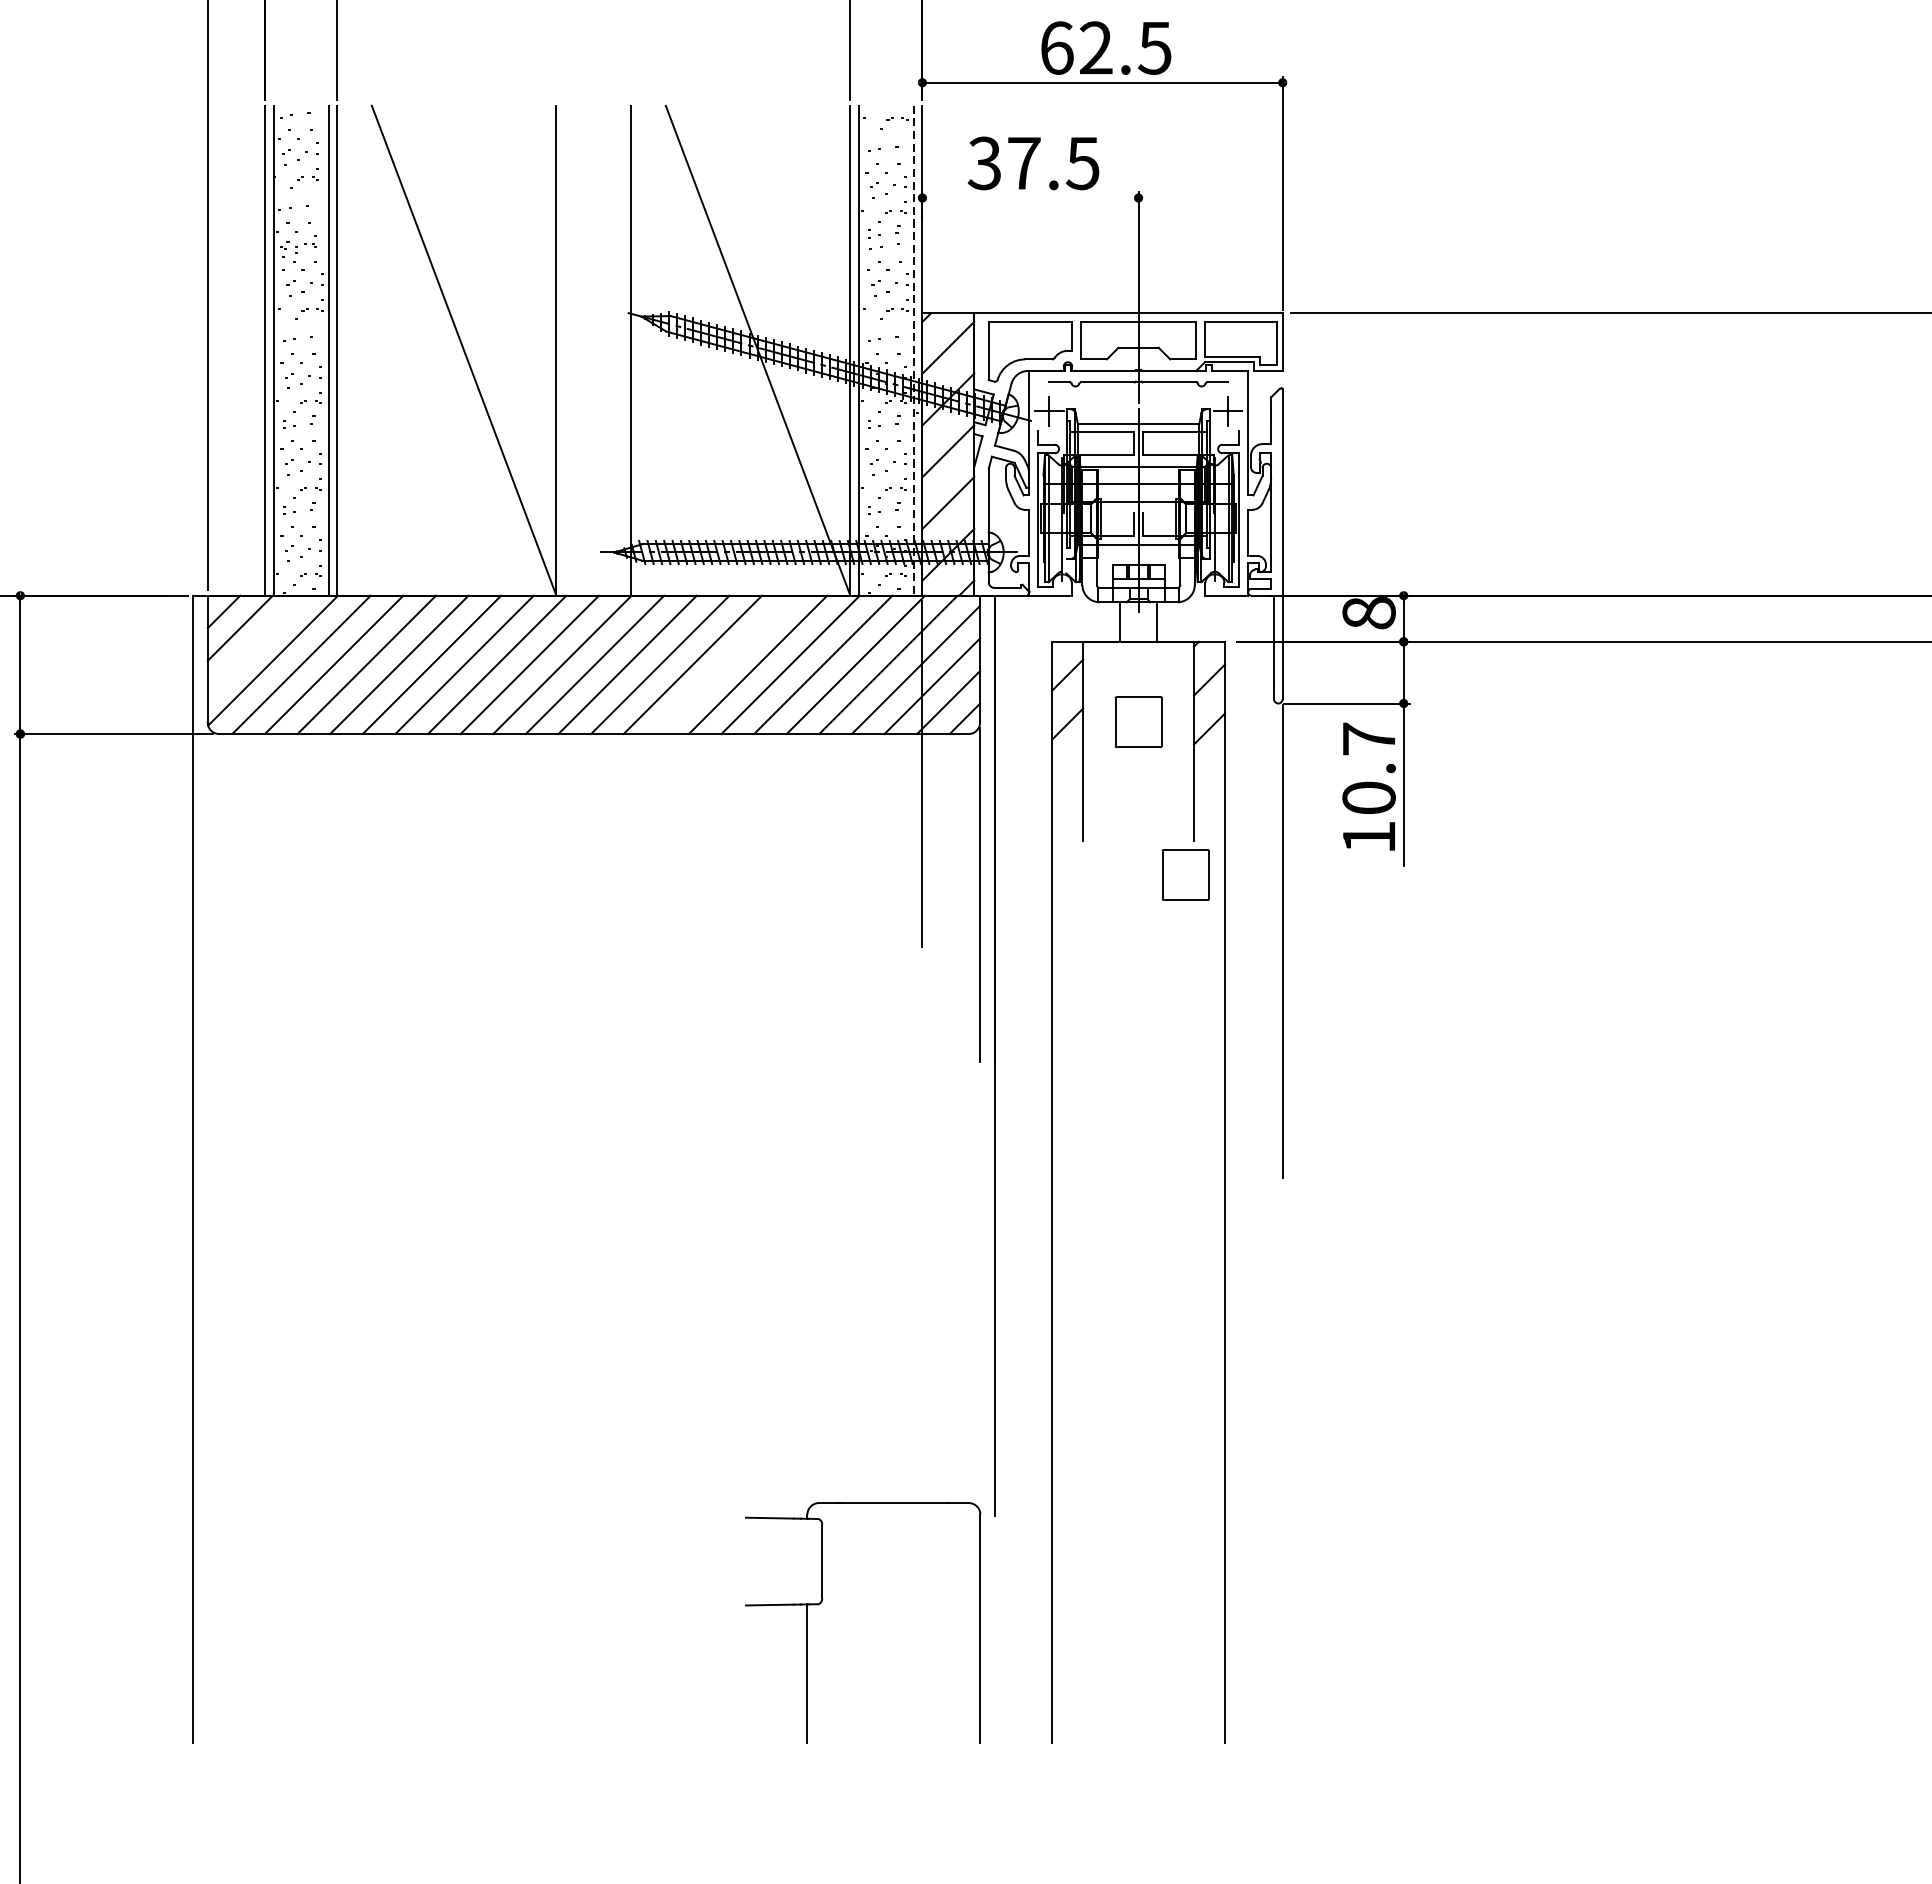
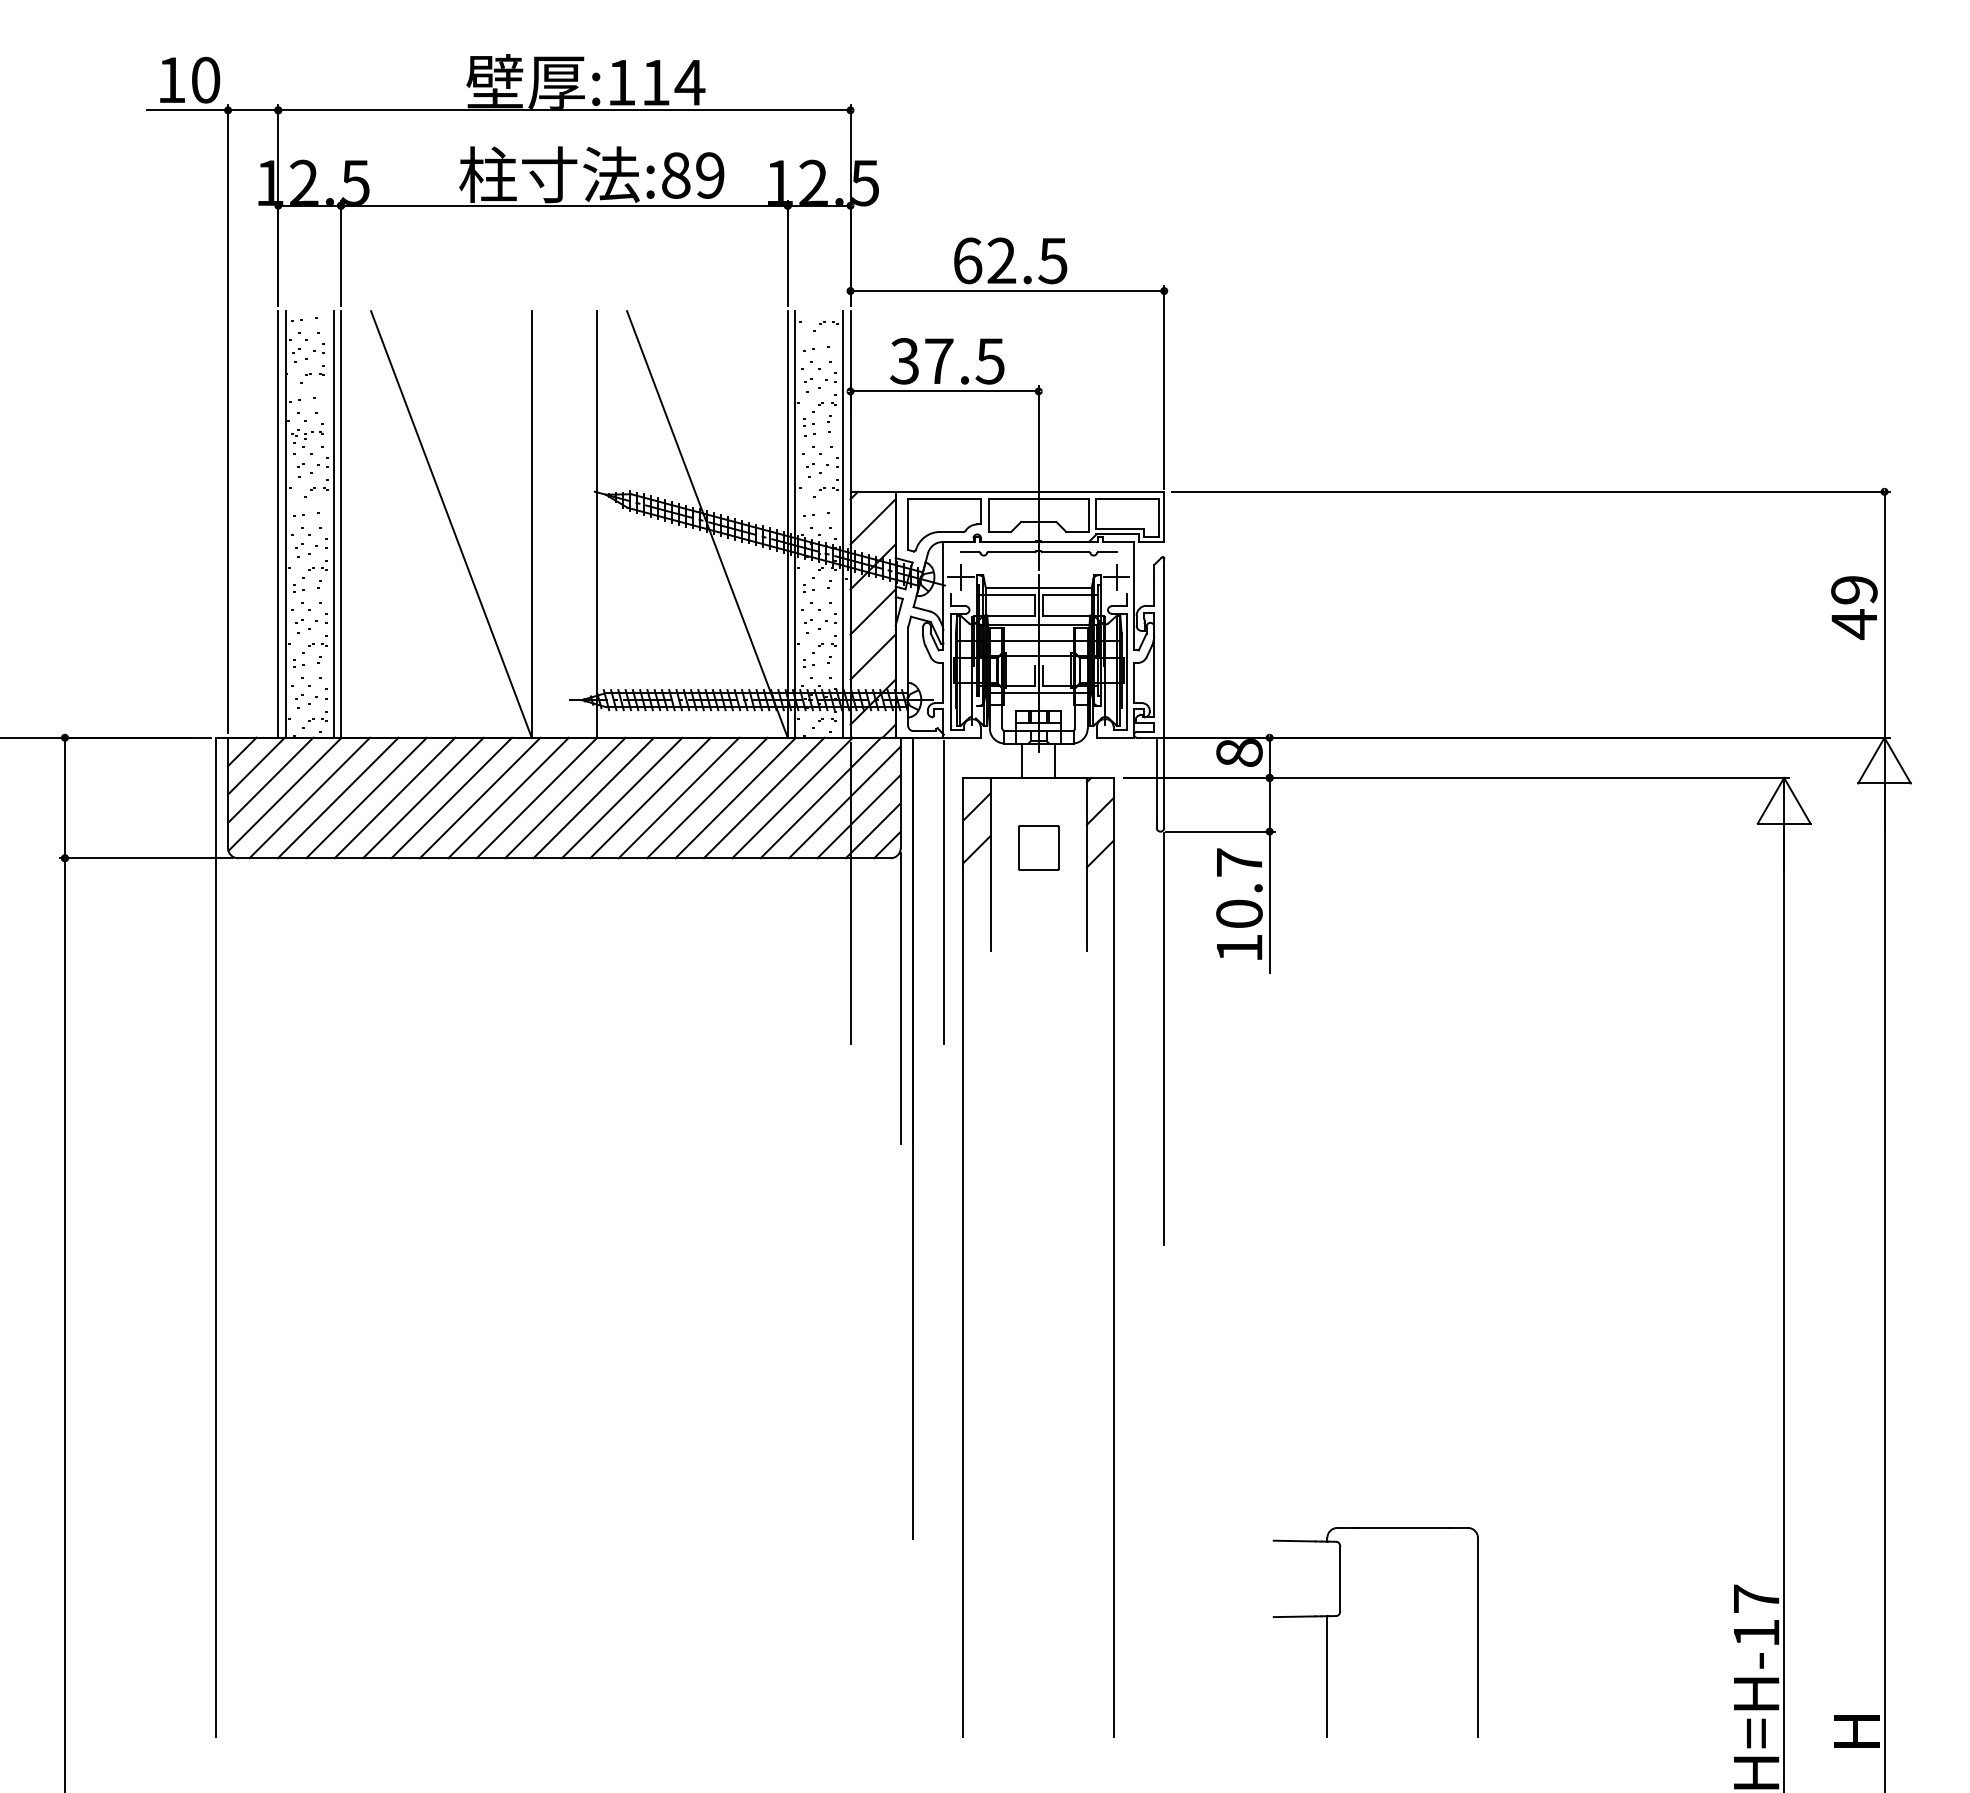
line: (1030, 198) -> (944, 391), added
line: (913, 350) -> (842, 524), dashed -> solid
line: (256, 643) -> (270, 779), added
line: (724, 664) -> (678, 797), added
line: (1029, 773) -> (943, 892), added
part: (1185, 874) -> (1079, 980), removed
part: (822, 1602) -> (1340, 1614), moved

